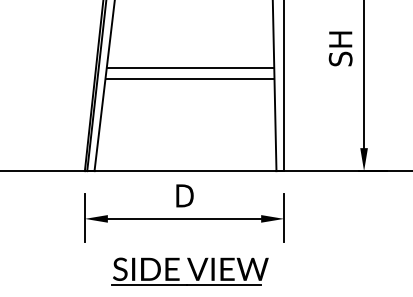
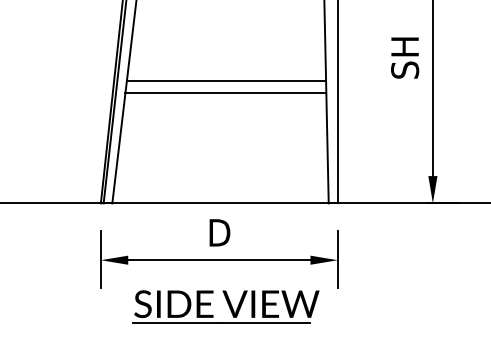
part: (189, 271) -> (225, 306), moved

